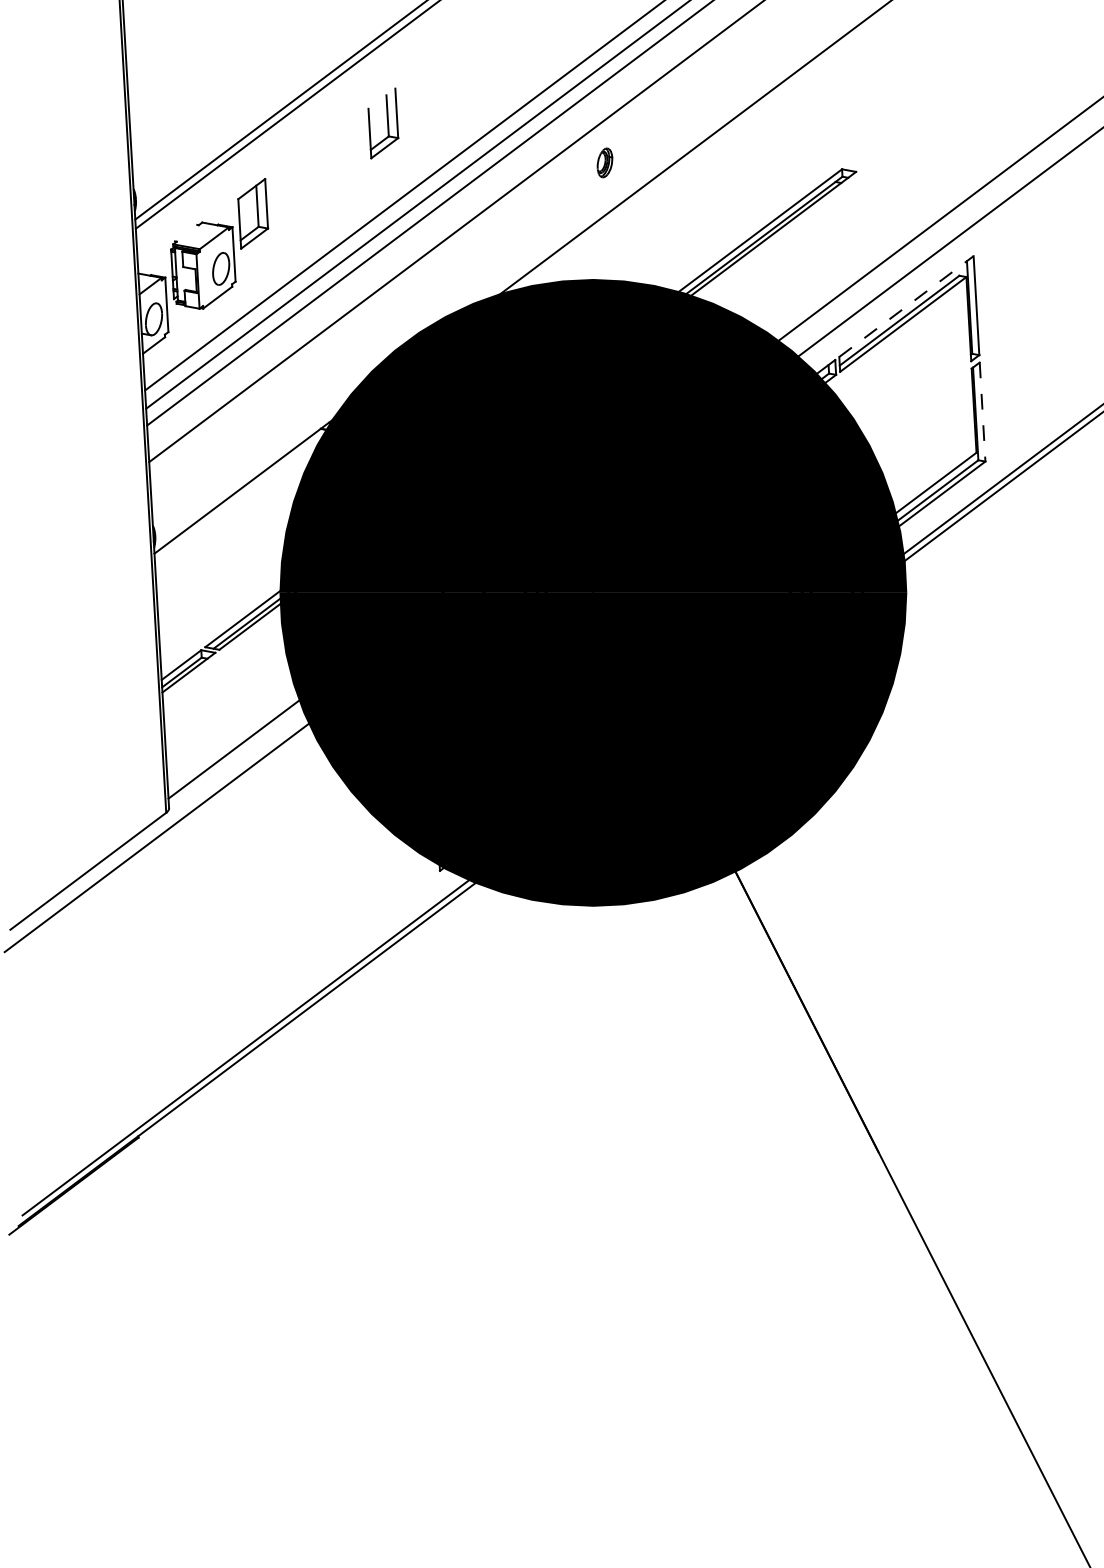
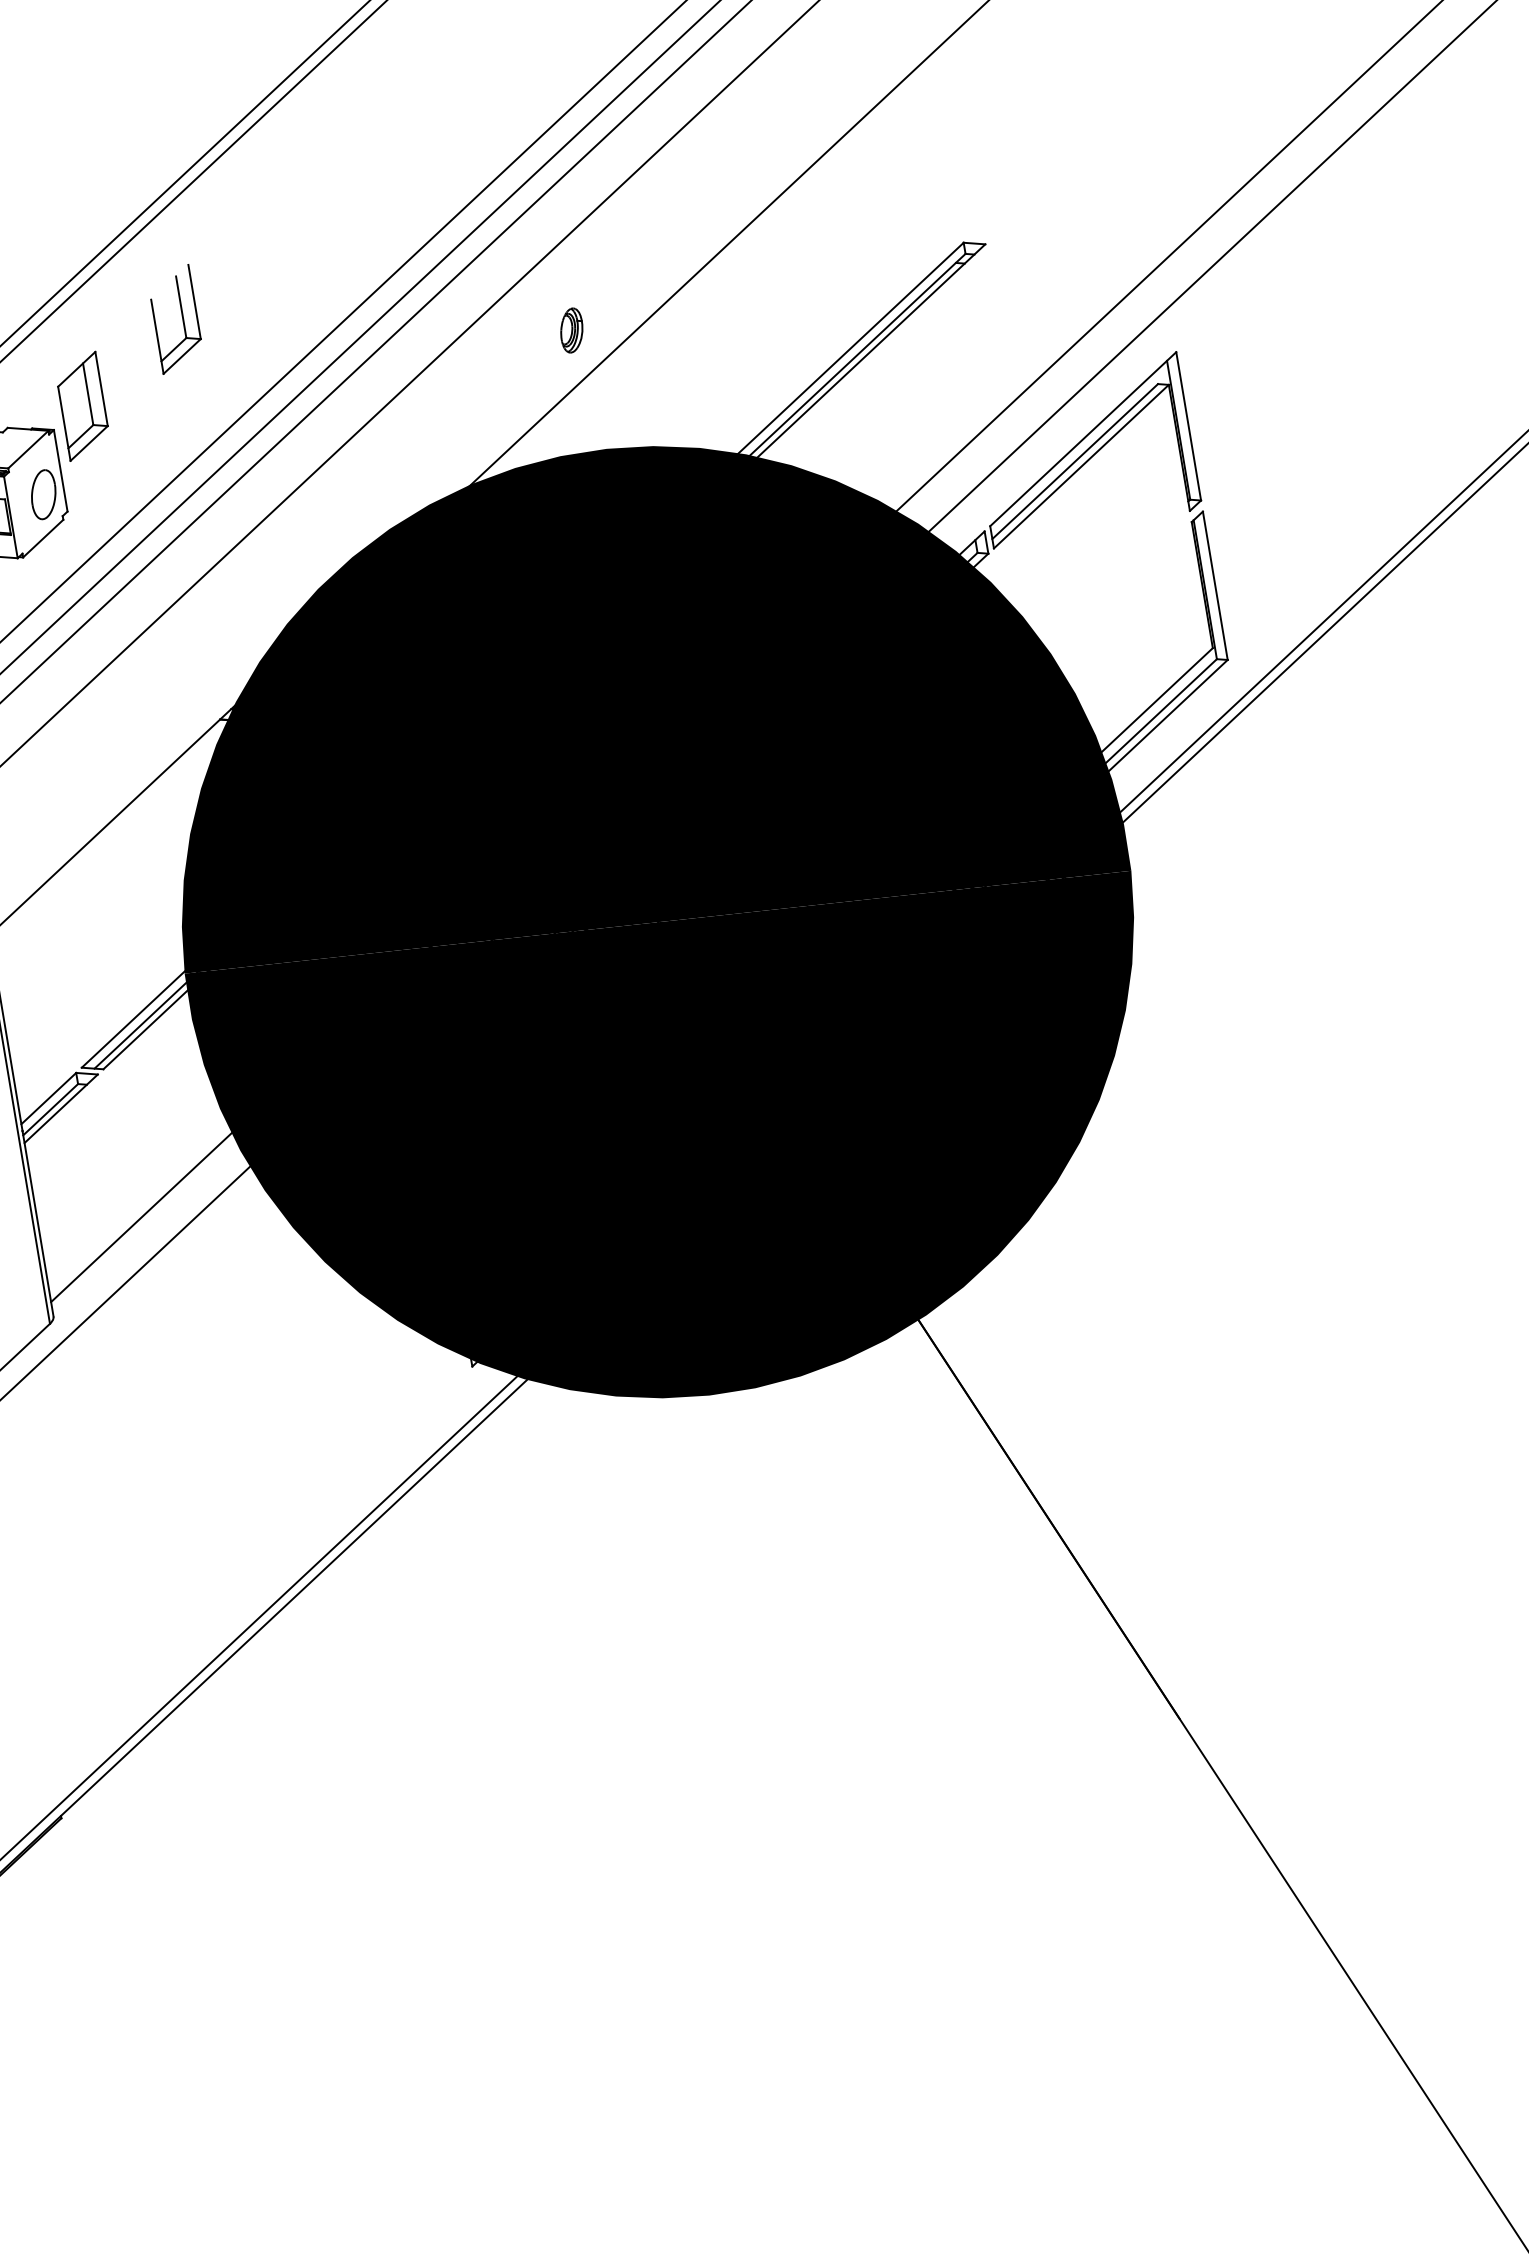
part: (383, 123) -> (176, 319), moved
part: (604, 162) -> (571, 329), moved
line: (906, 306) -> (1083, 439), dashed -> solid
line: (982, 412) -> (1215, 586), dashed -> solid

